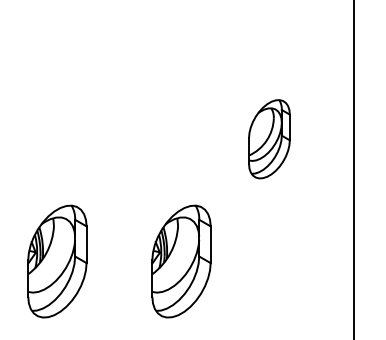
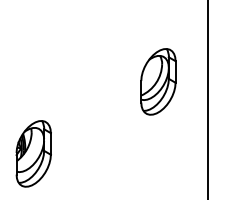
part: (269, 138) -> (158, 81), size x1.43
part: (181, 260) -> (106, 153), removed

